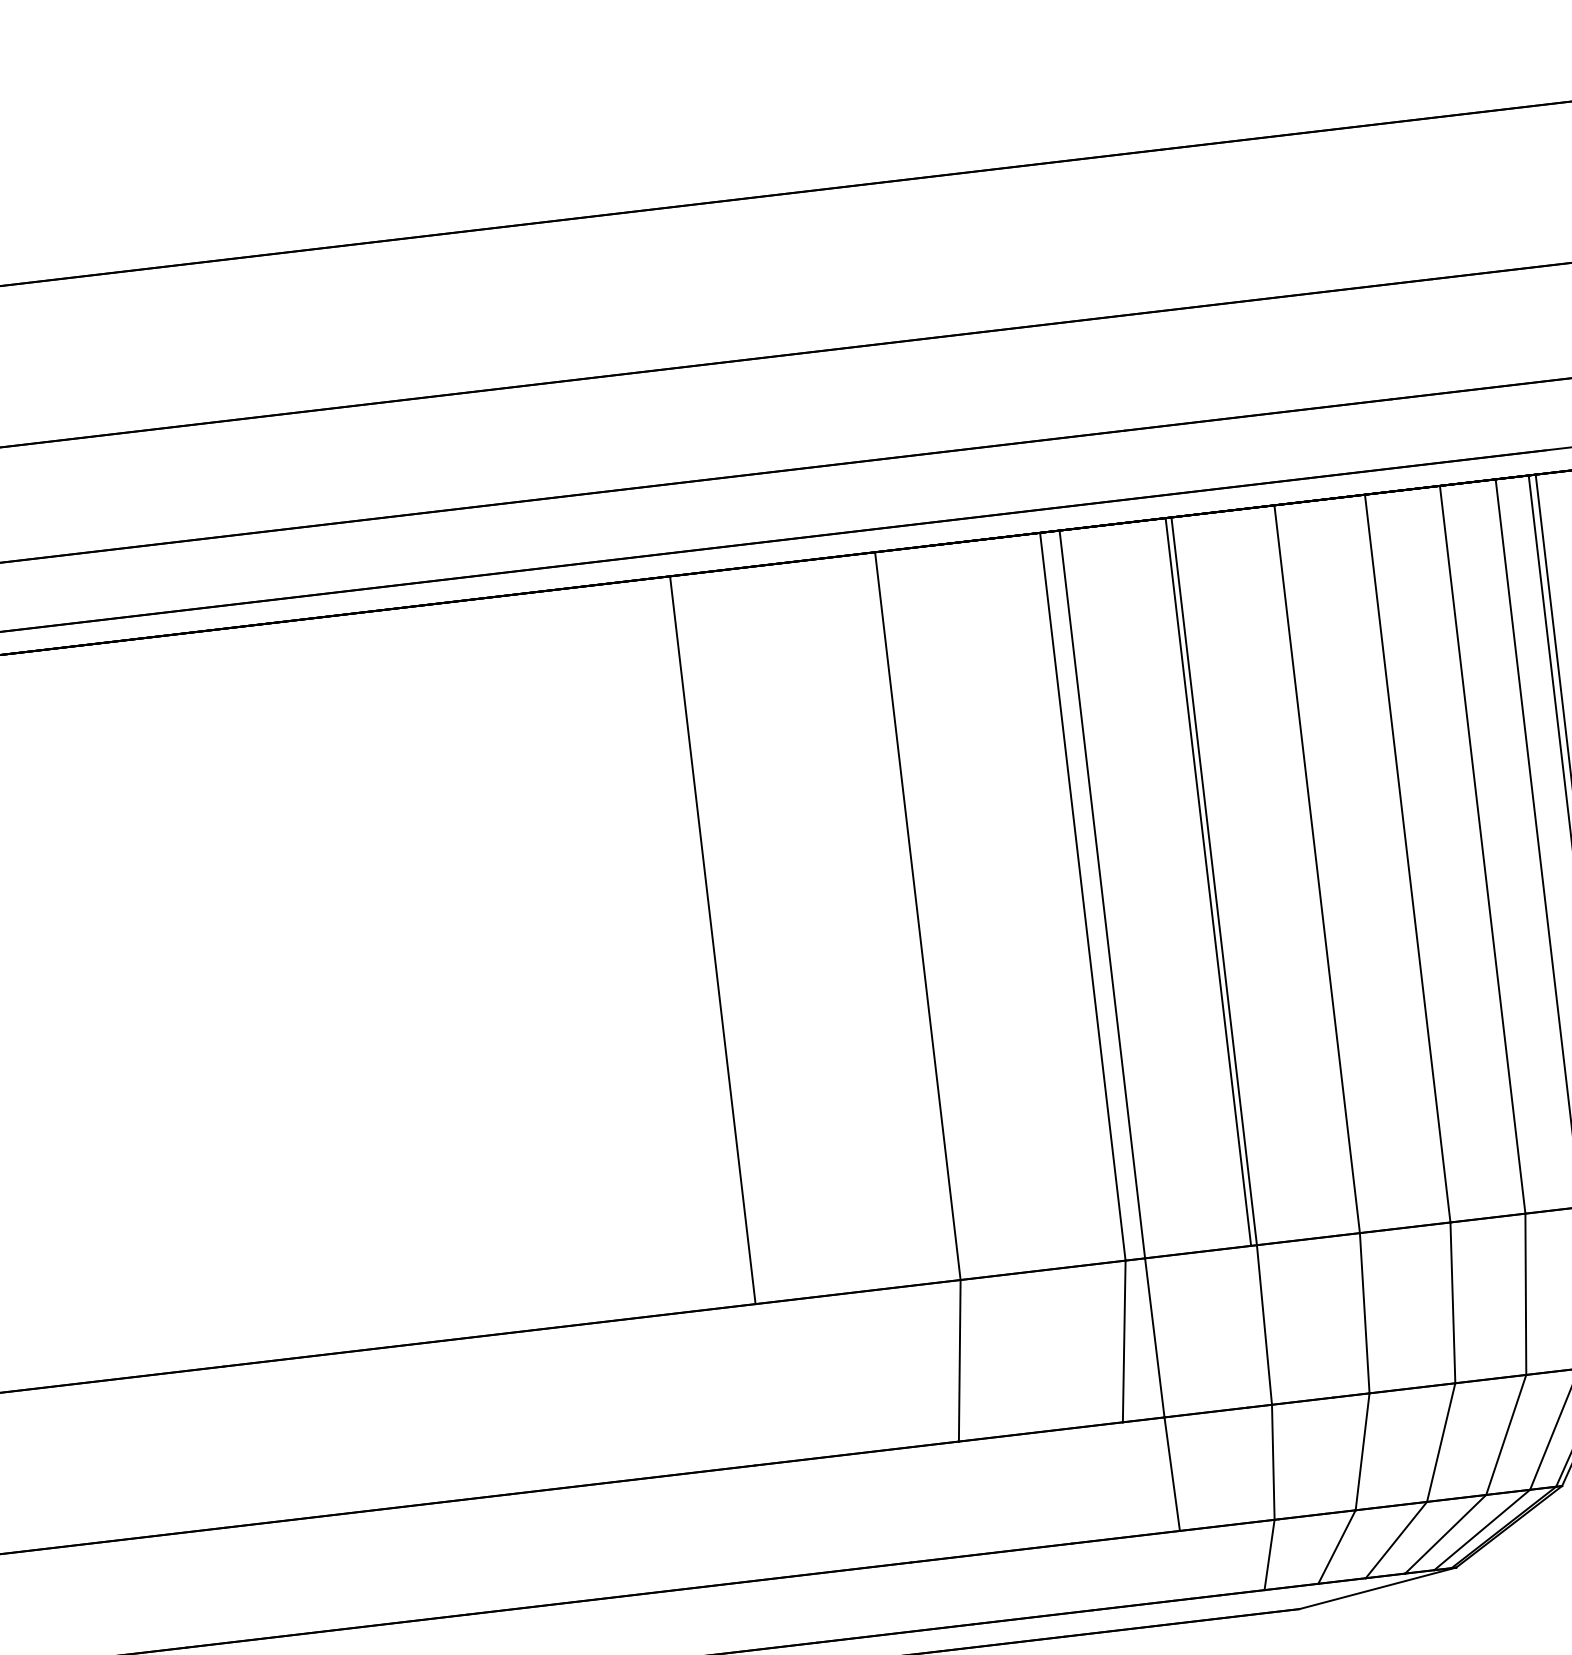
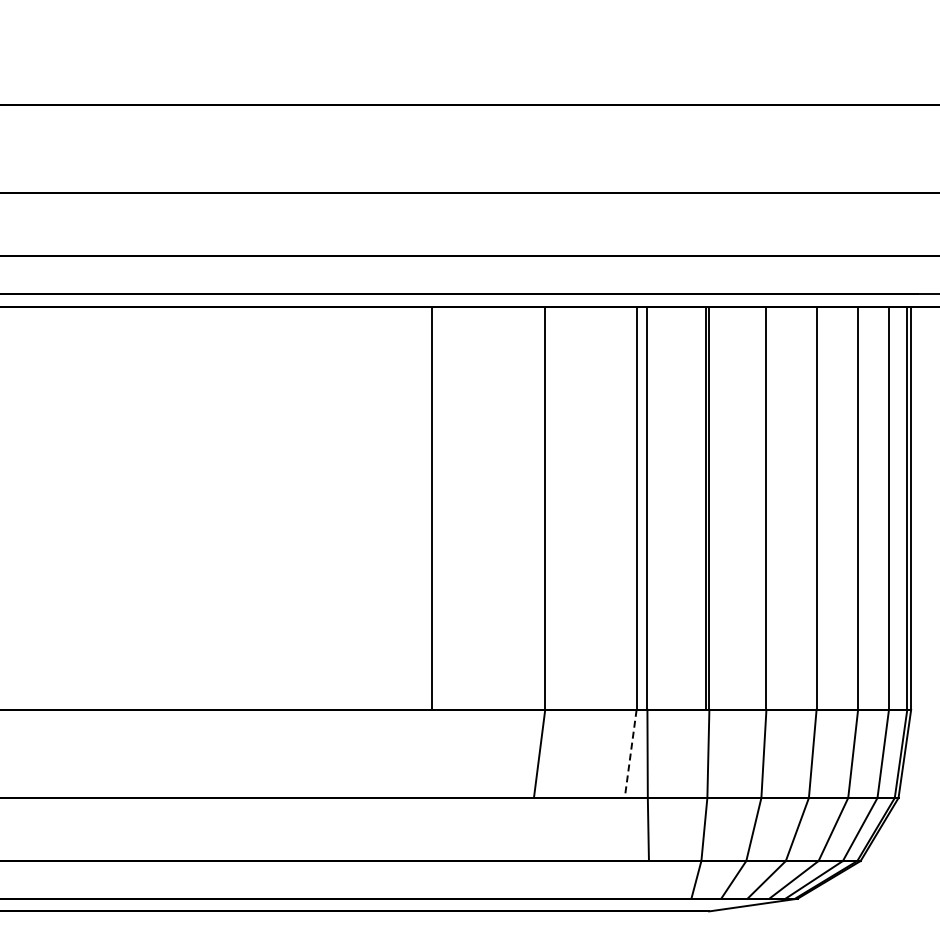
line: (1124, 1342) -> (630, 754), solid -> dashed

